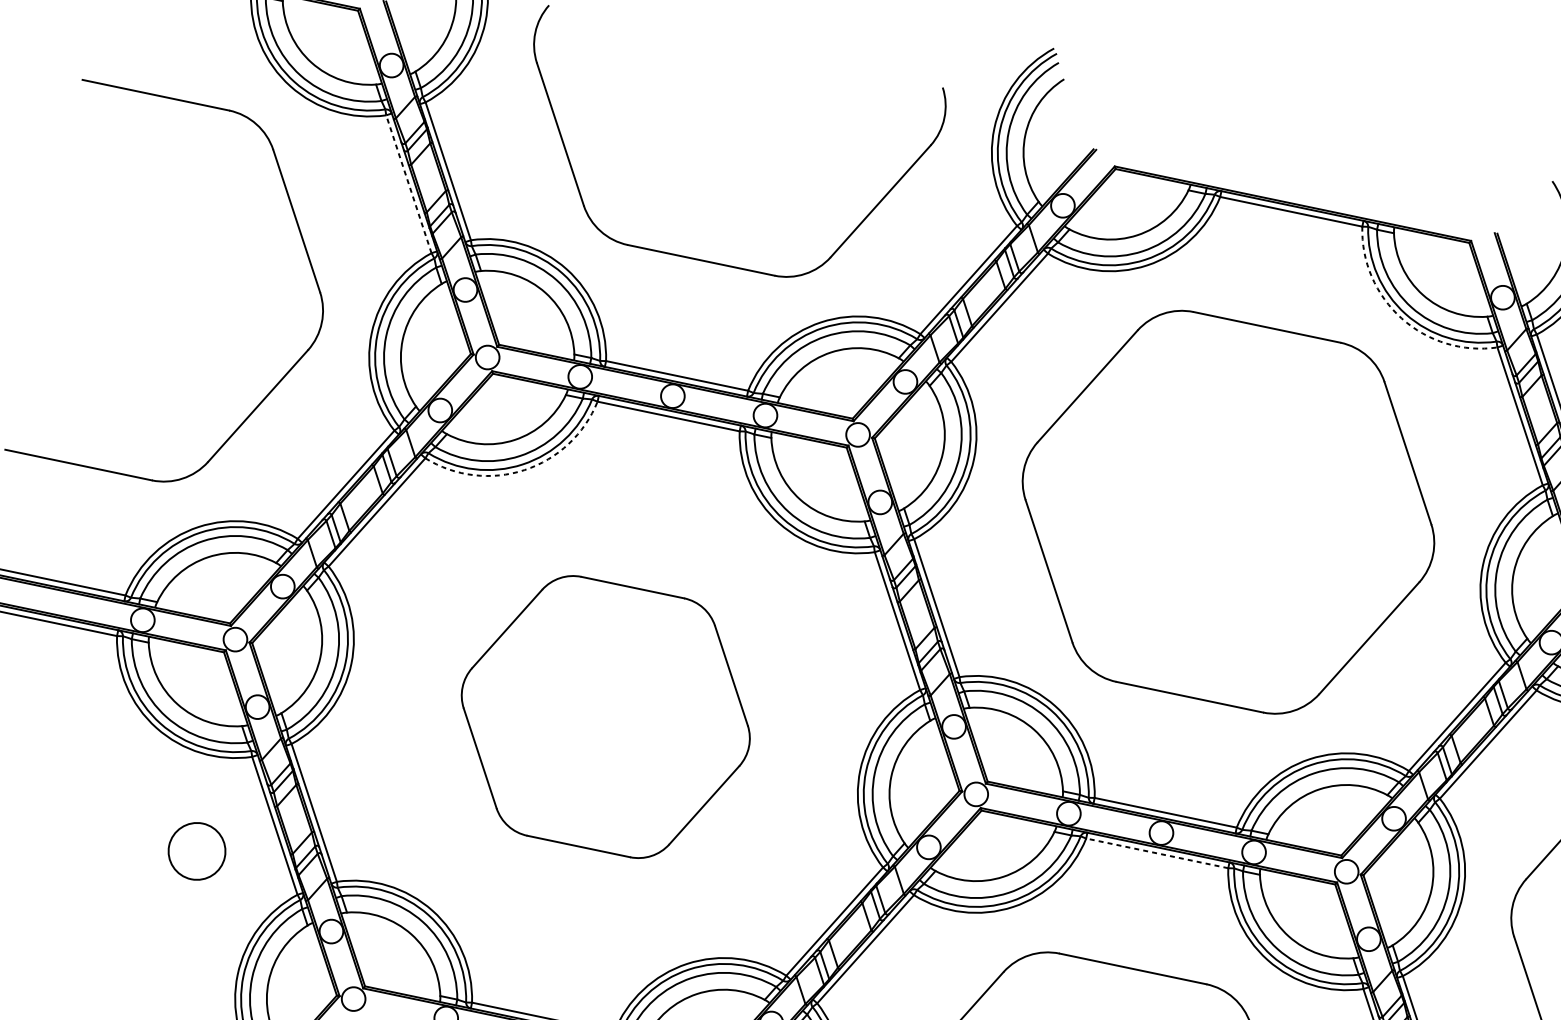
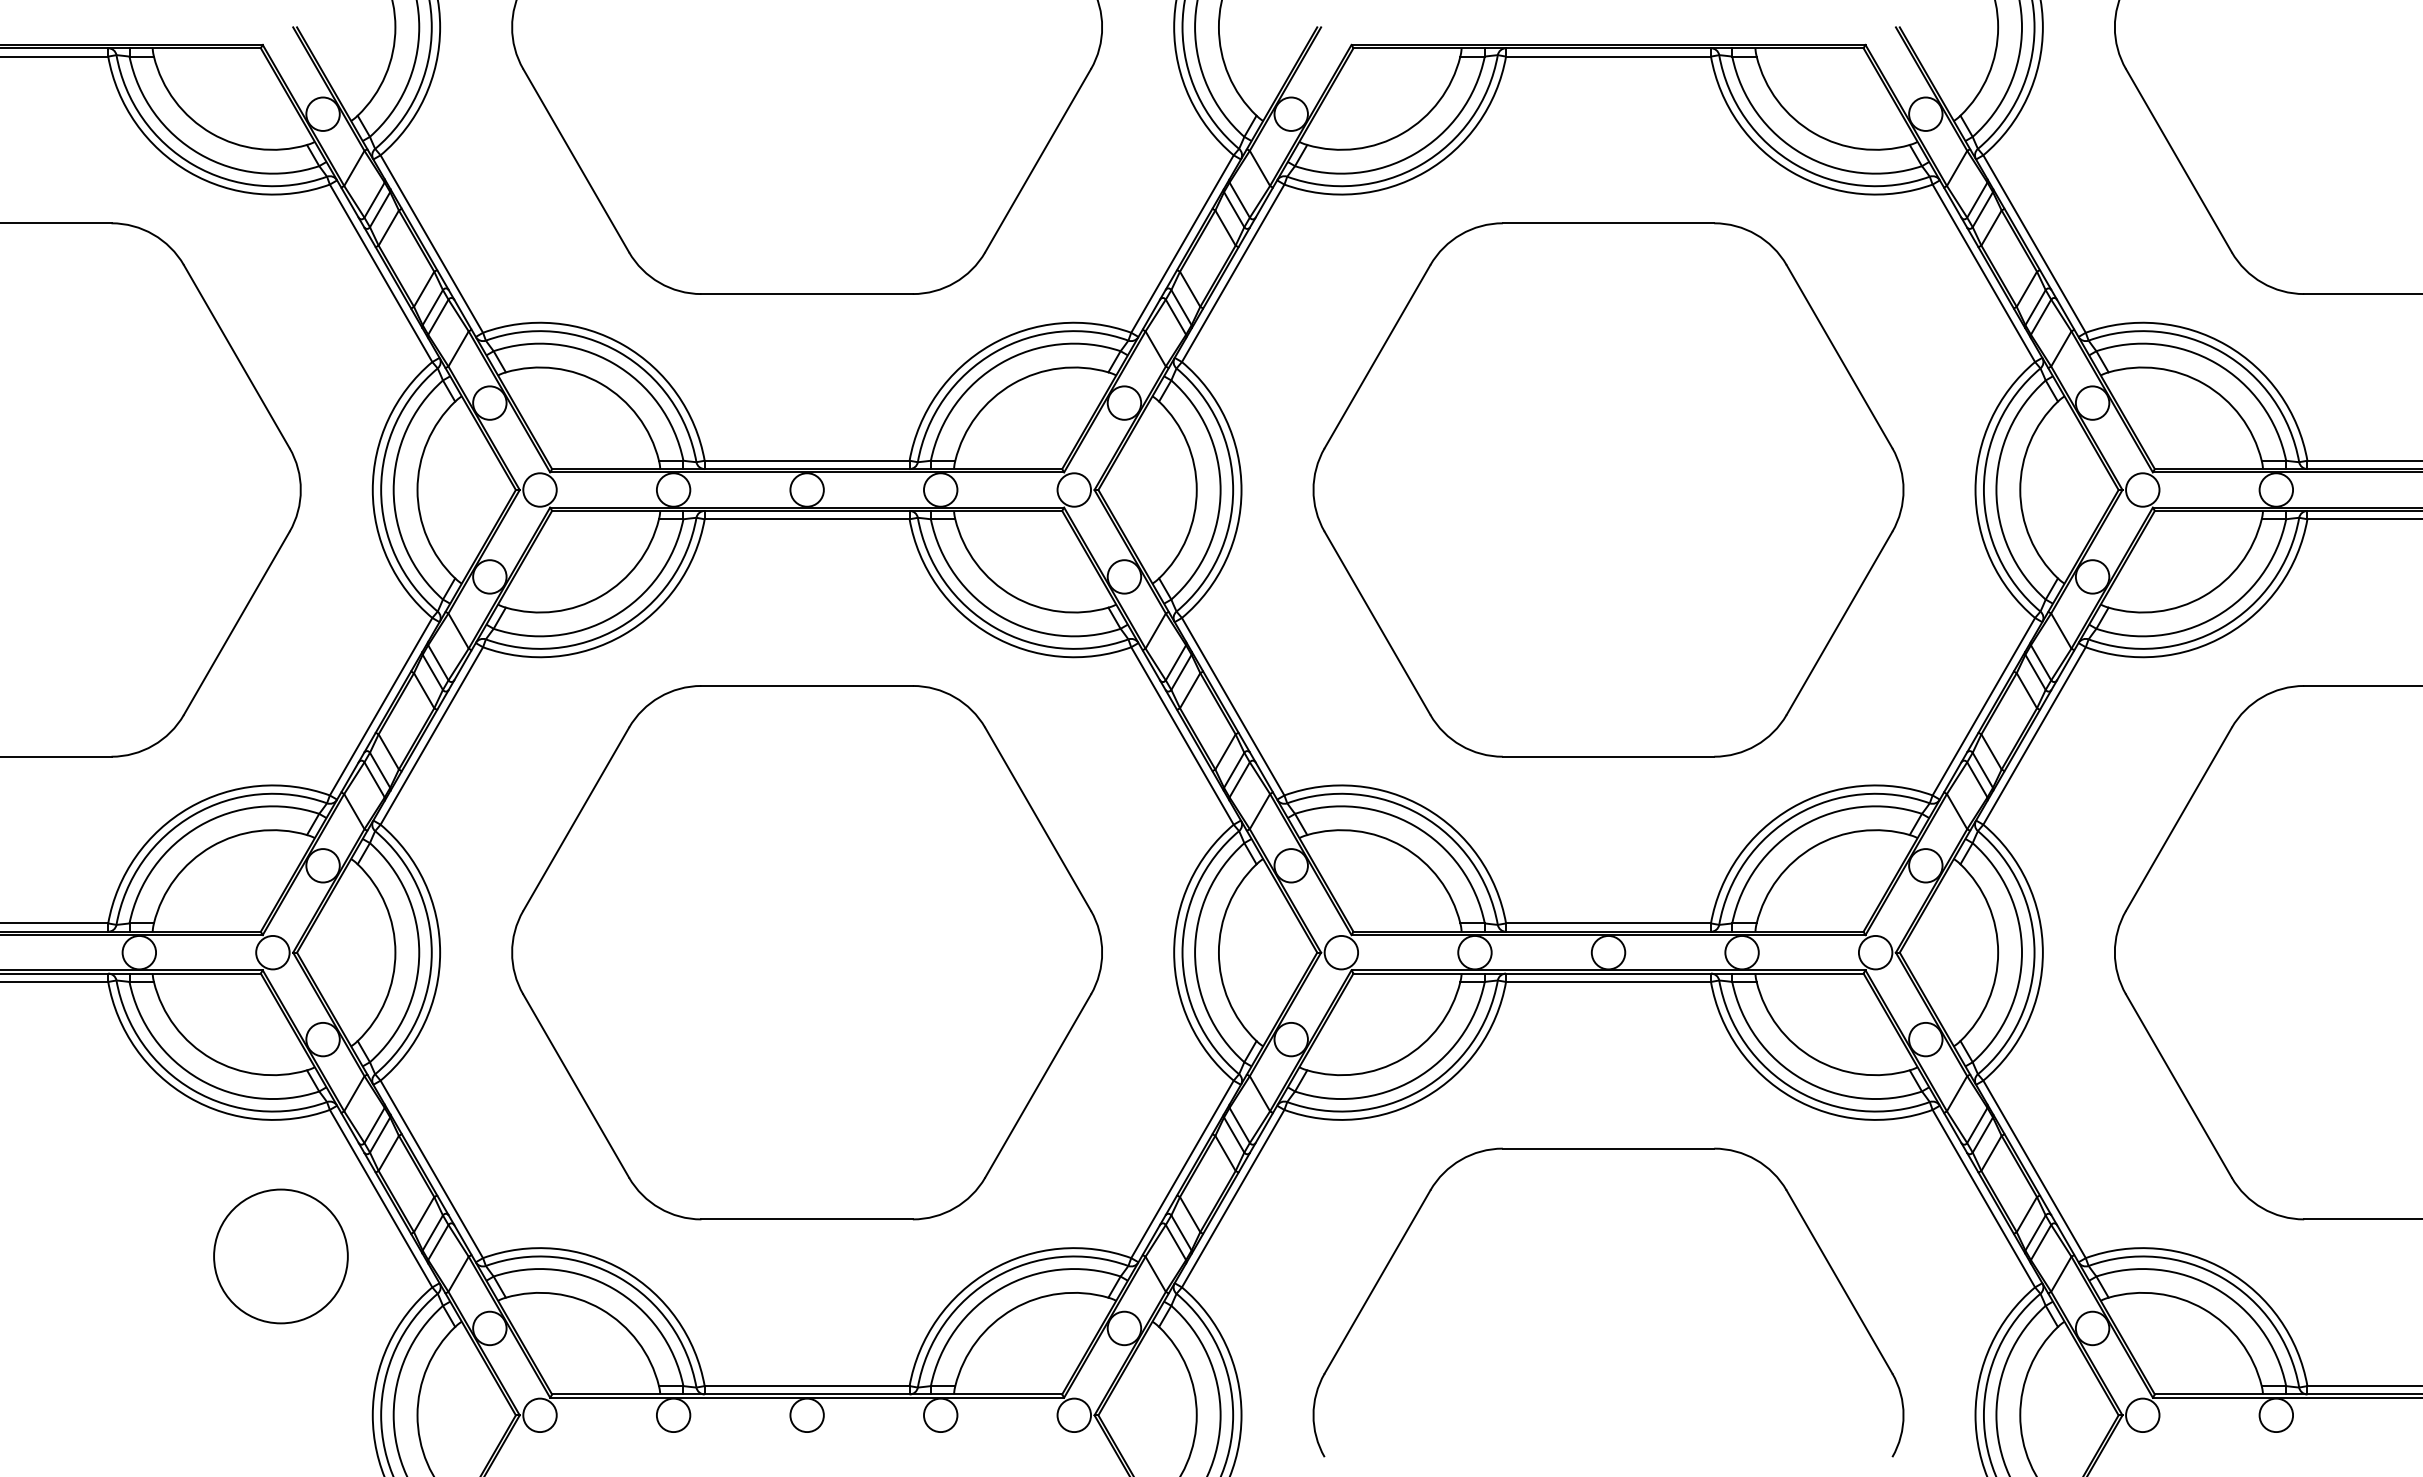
line: (408, 183) -> (380, 272), dashed -> solid
arc: (1402, 318) -> (1792, 172), dashed -> solid
arc: (524, 469) -> (623, 634), dashed -> solid
part: (605, 716) -> (806, 952), size x1.43
circle: (196, 851) -> (280, 1256), size x1.67
line: (1157, 853) -> (1608, 981), dashed -> solid

